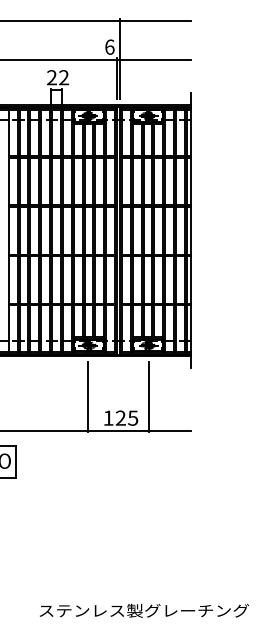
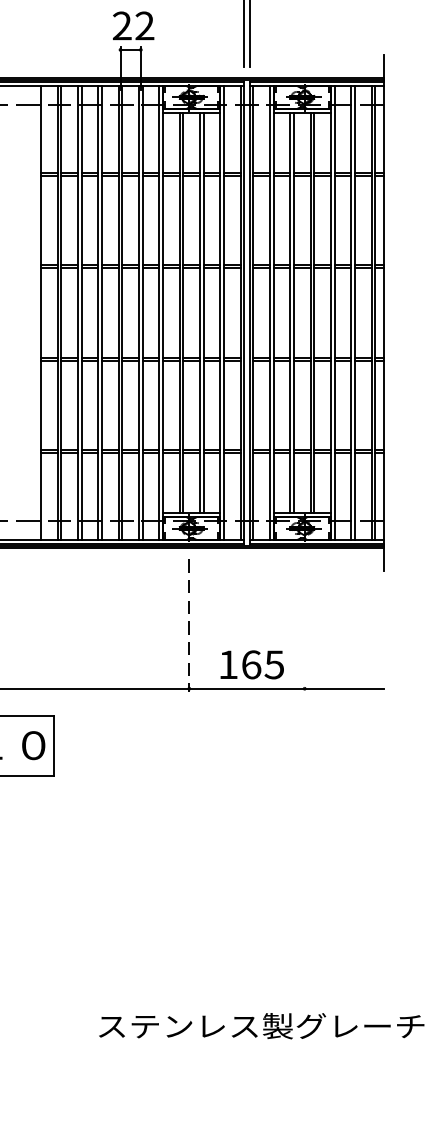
line: (87, 397) -> (188, 626), solid -> dashed
line: (149, 397) -> (305, 626), removed
text: (120, 417) -> (250, 663), 125 -> 165

